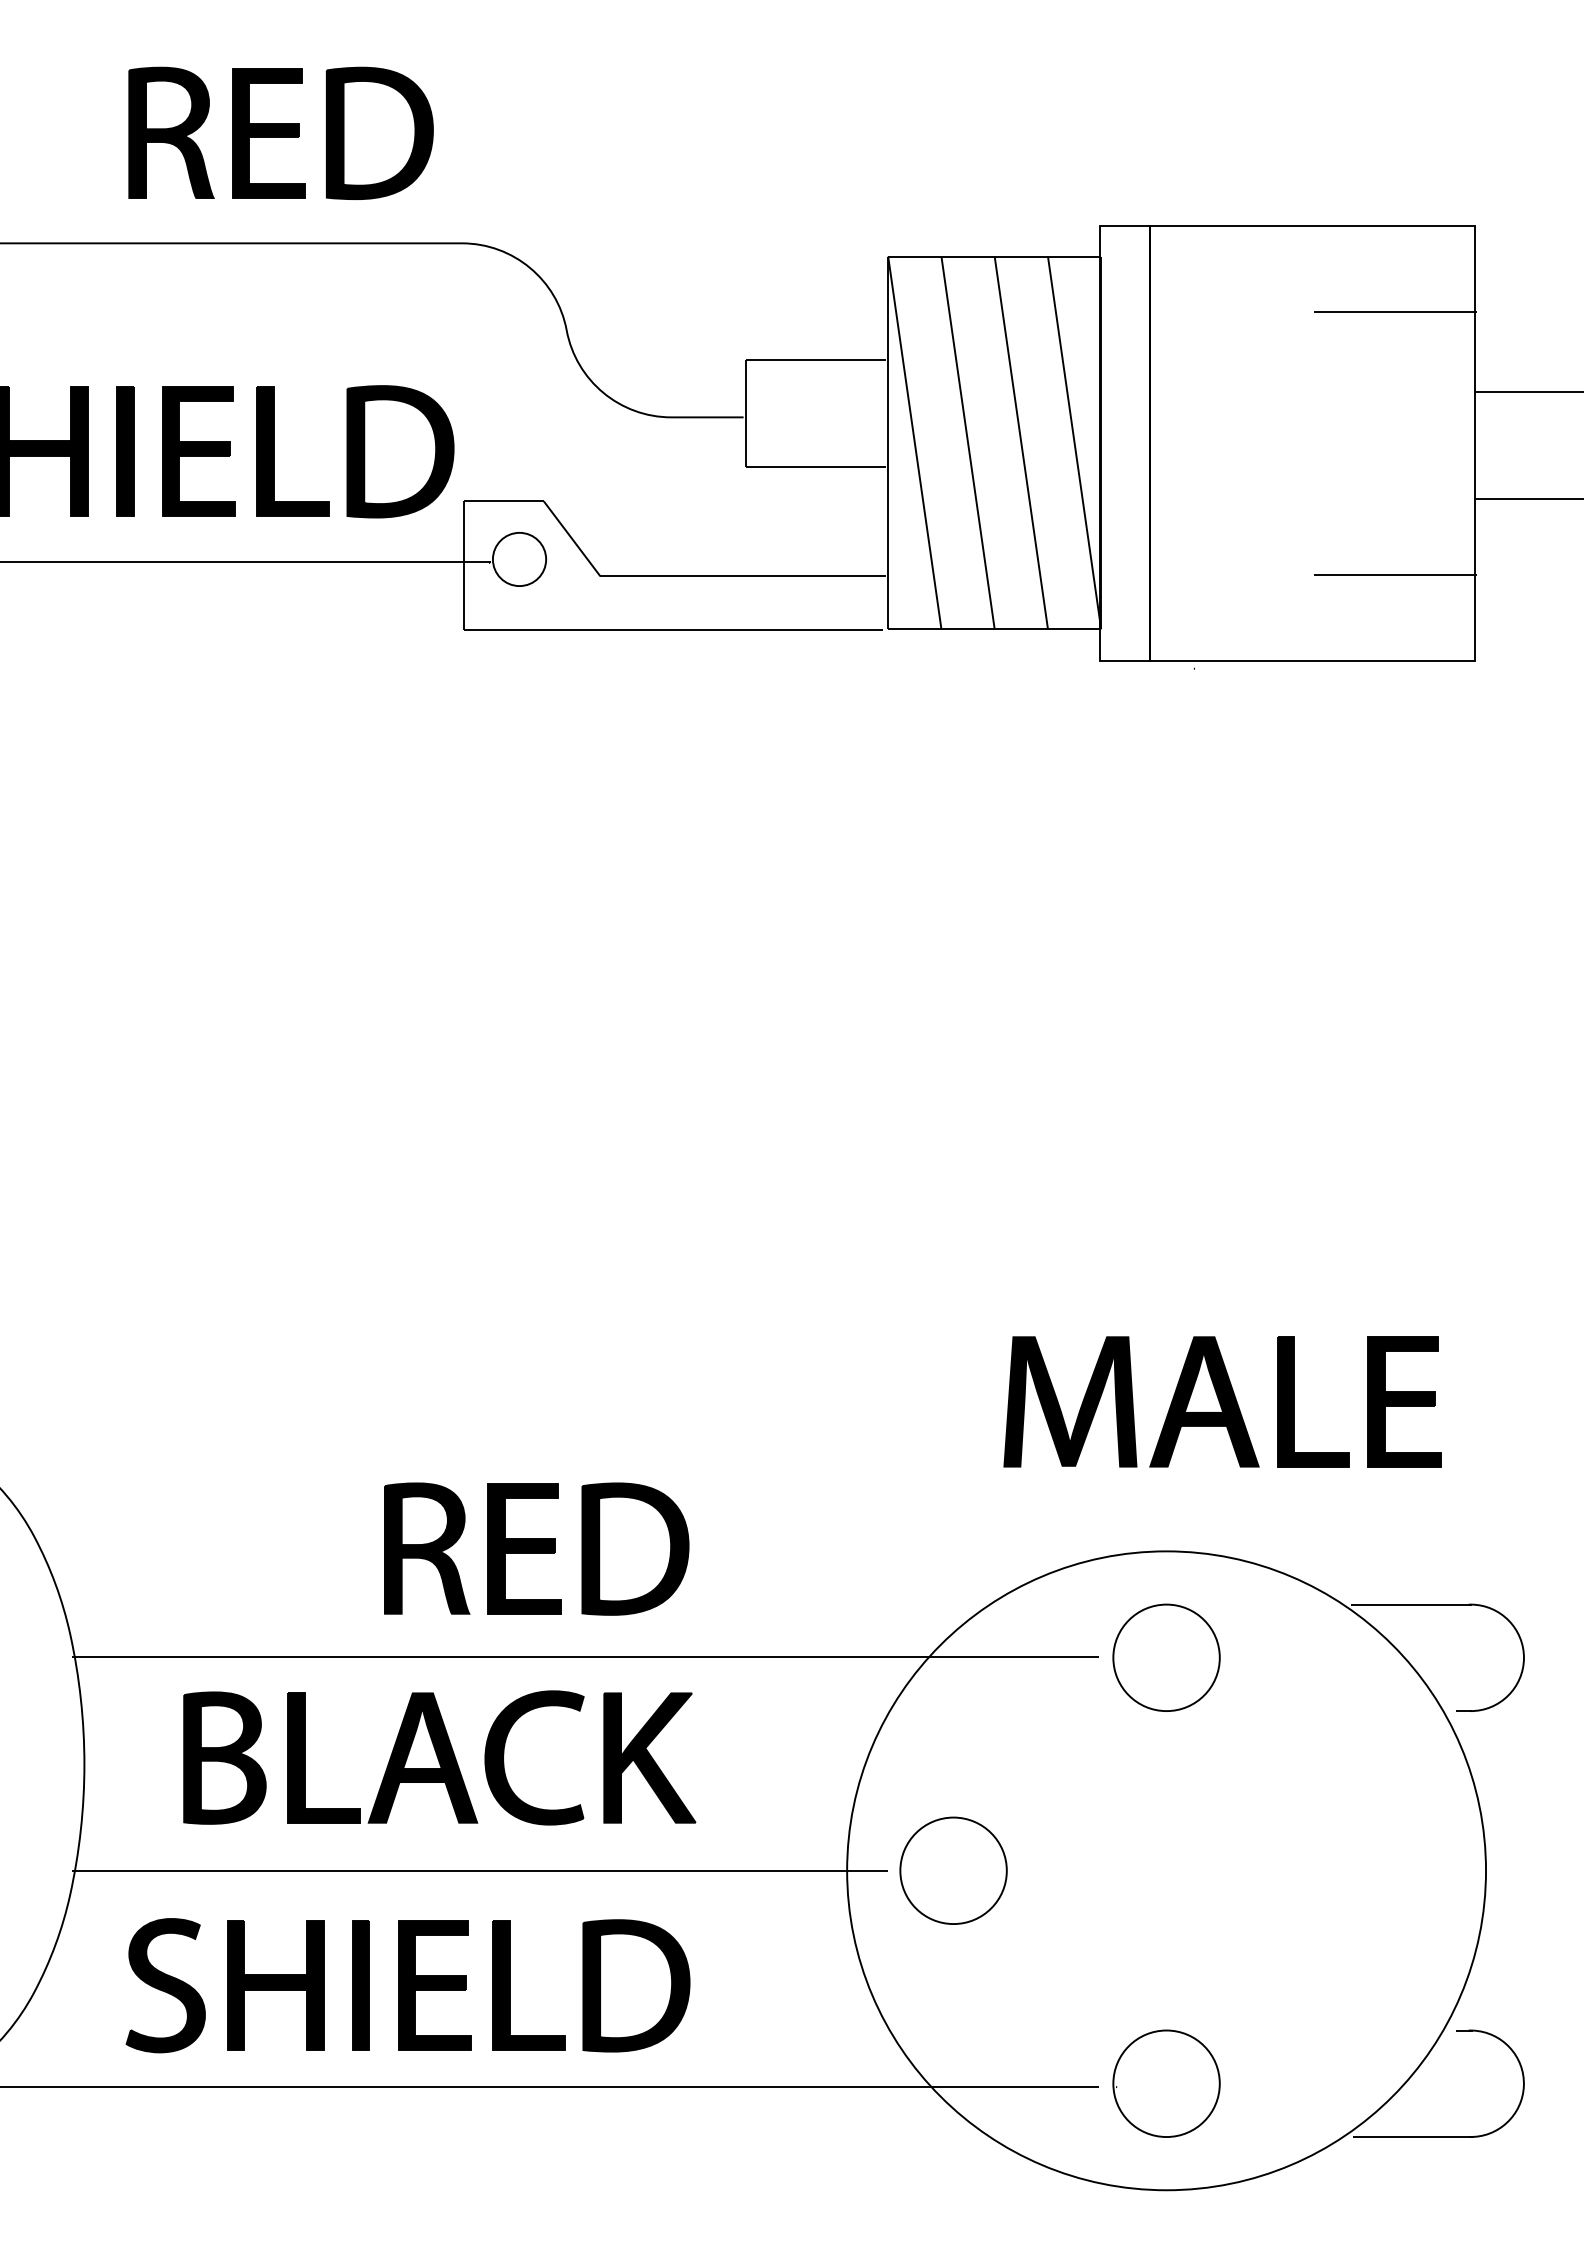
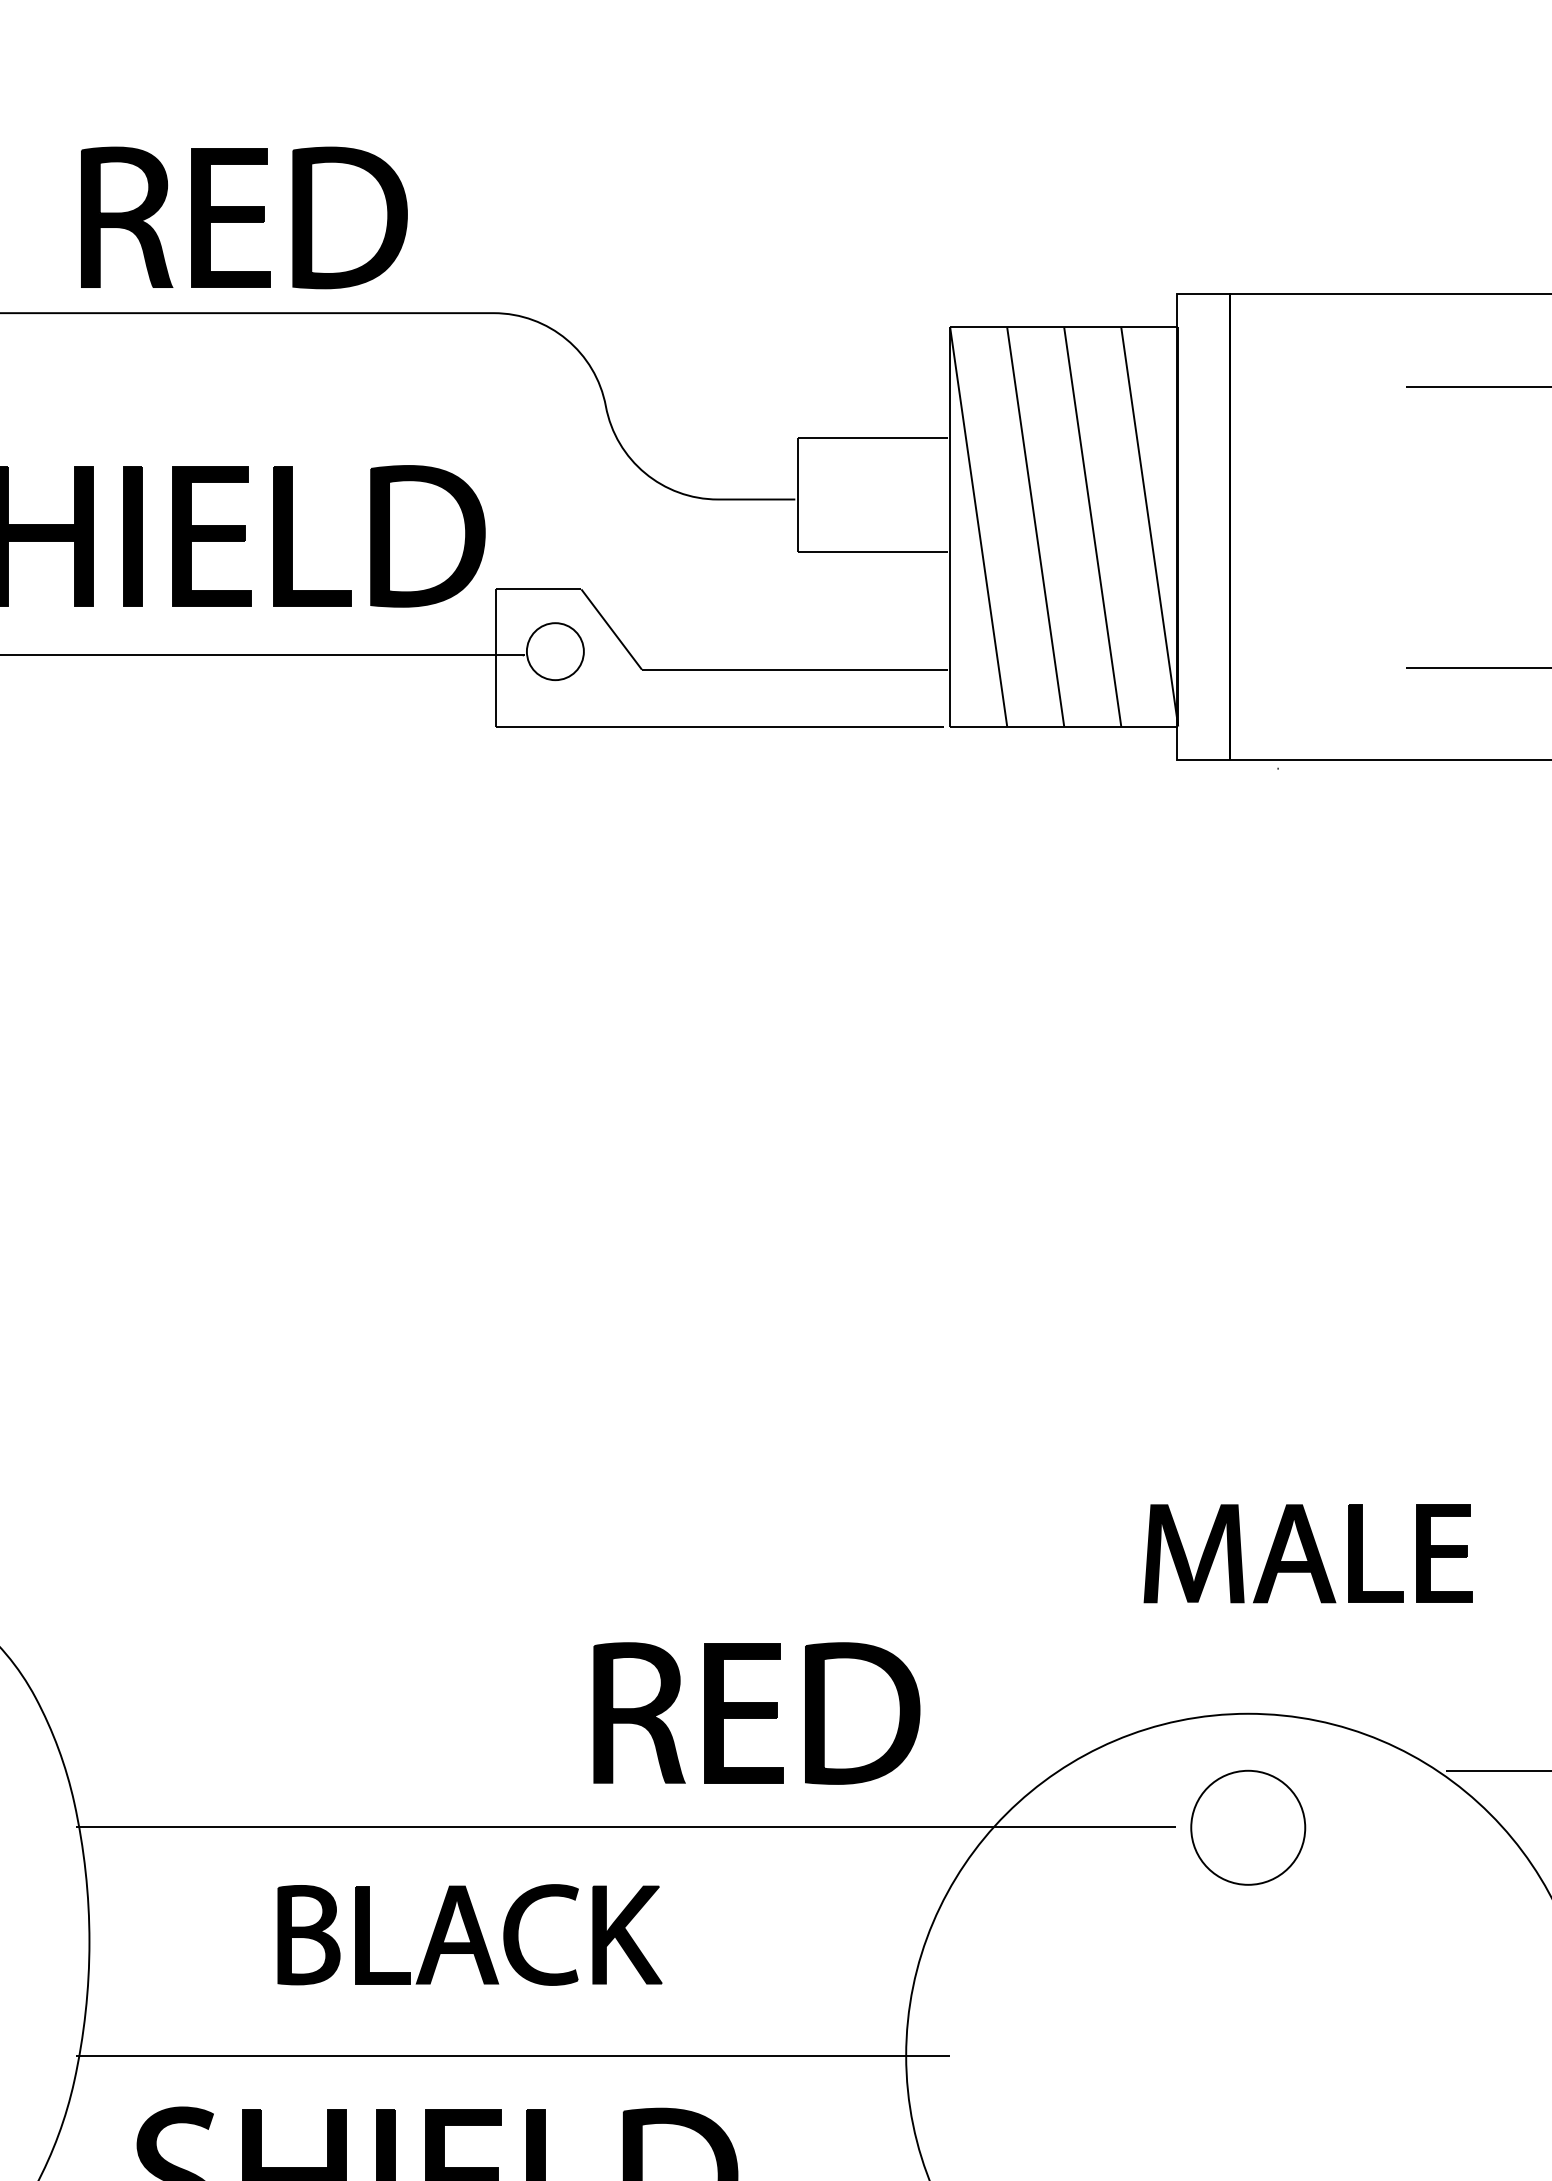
part: (280, 132) -> (243, 216), moved
part: (1222, 1401) -> (1308, 1553), size x0.7
part: (536, 1548) -> (756, 1712), moved
part: (439, 1757) -> (469, 1934), size x0.7
part: (953, 1870) -> (1020, 2055), removed

